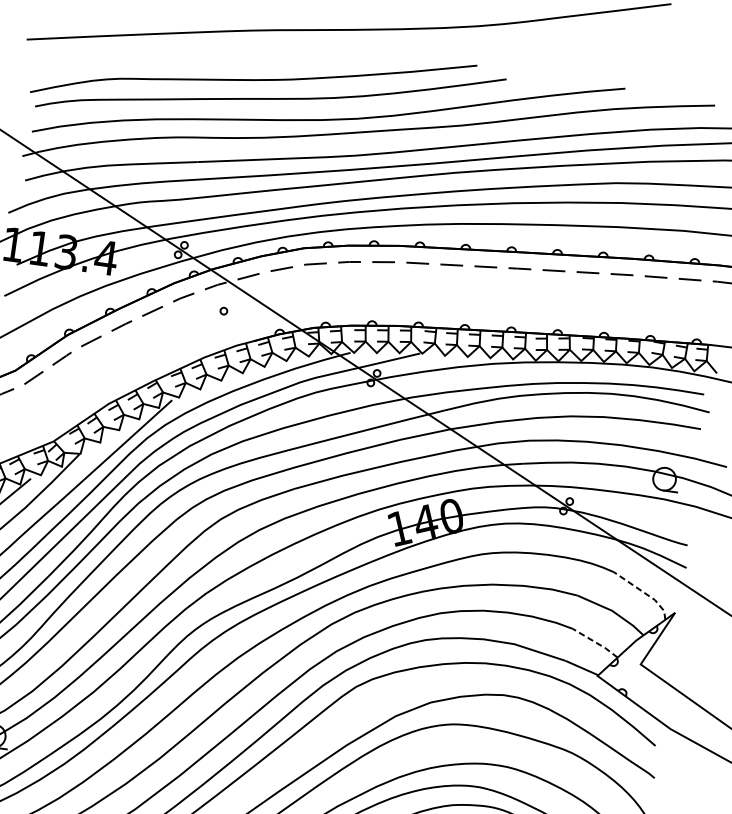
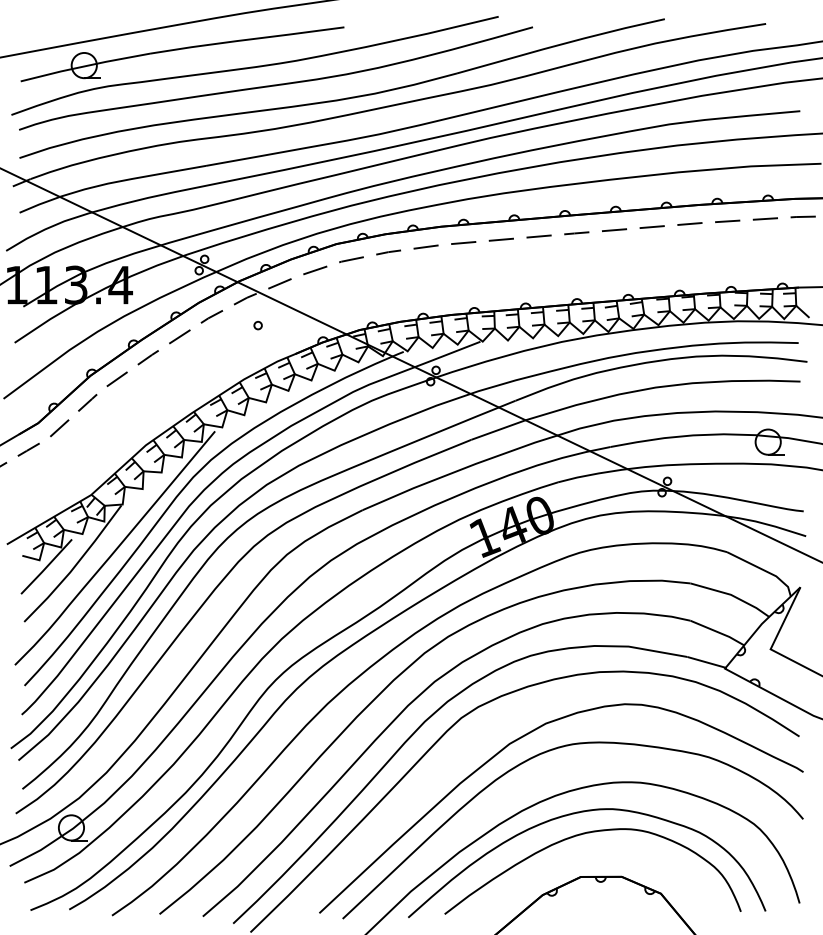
part: (190, 59) -> (182, 54), added
line: (644, 593) -> (763, 570), dashed -> solid
line: (595, 642) -> (717, 632), dashed -> solid

